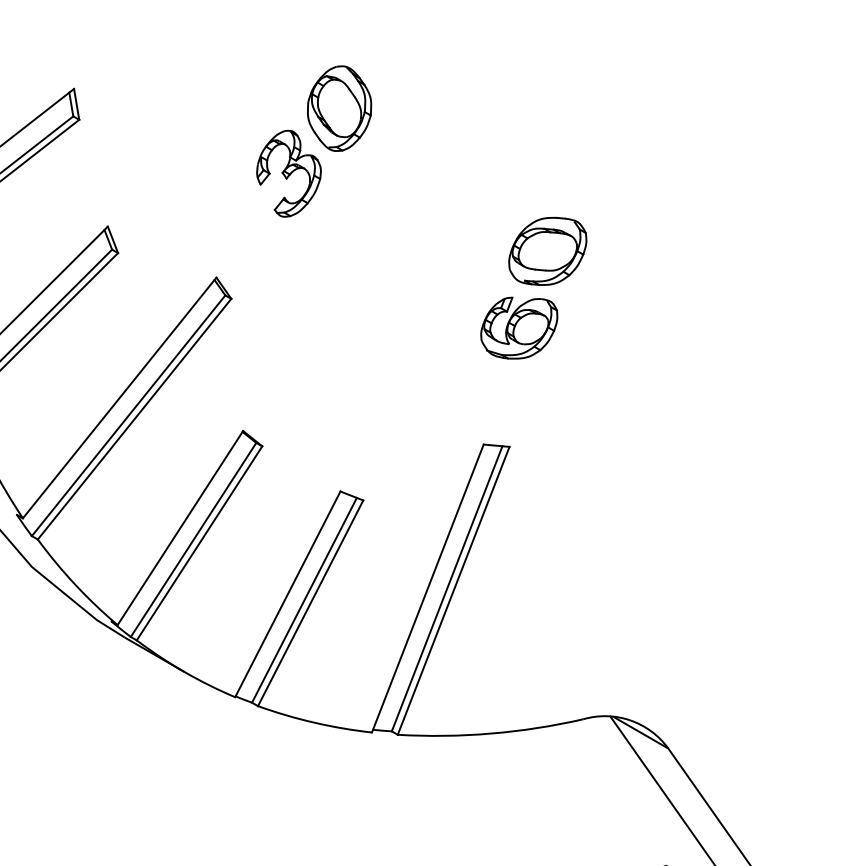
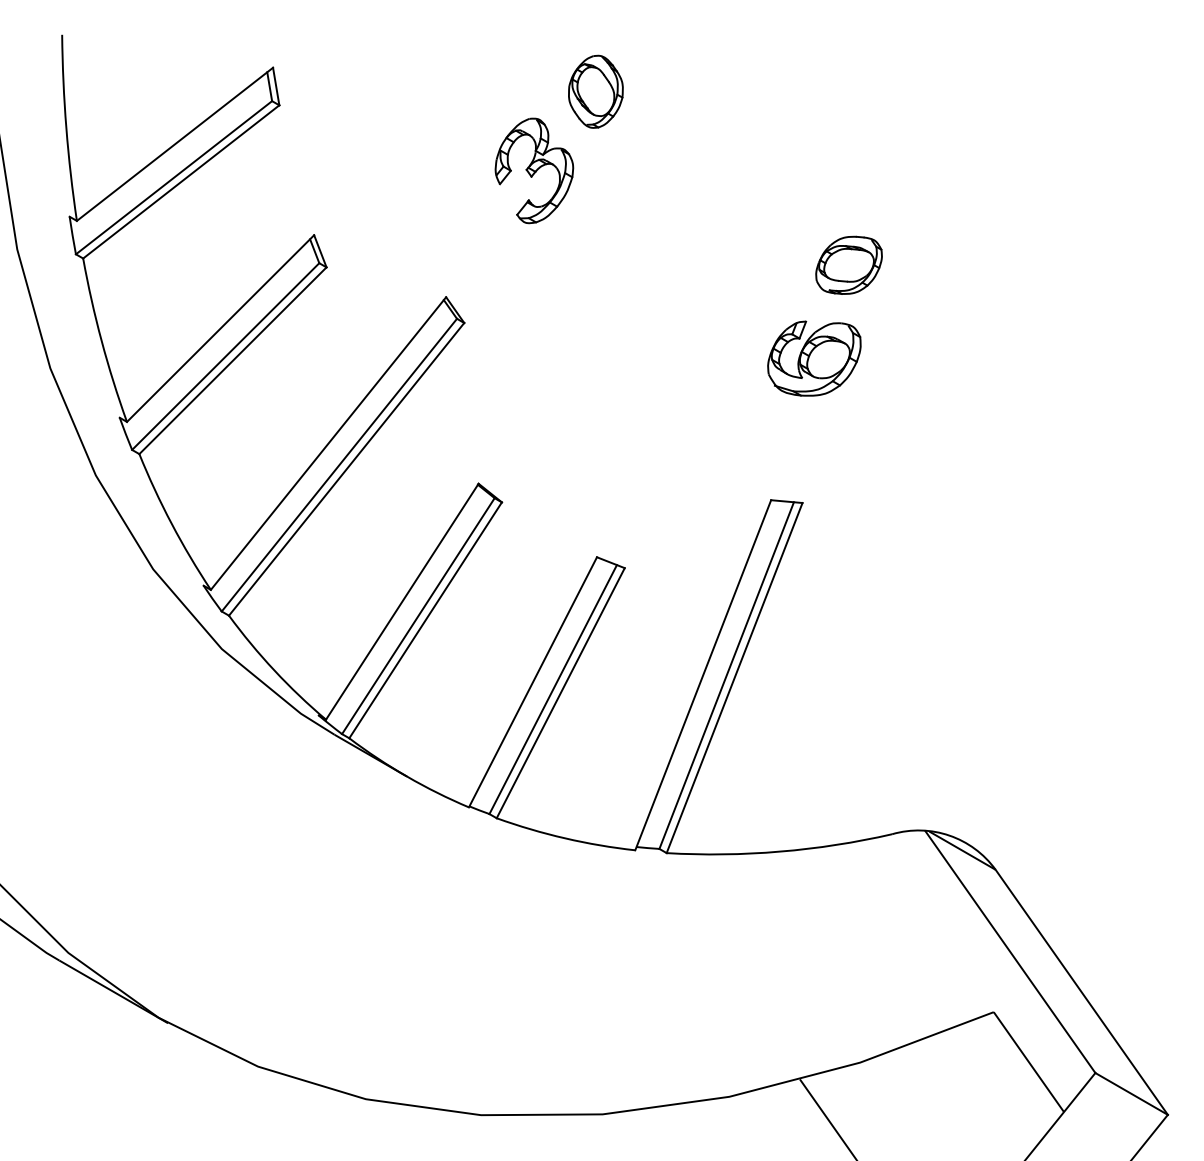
part: (339, 108) -> (595, 91), size x0.7
part: (547, 251) -> (848, 265), size x0.7

